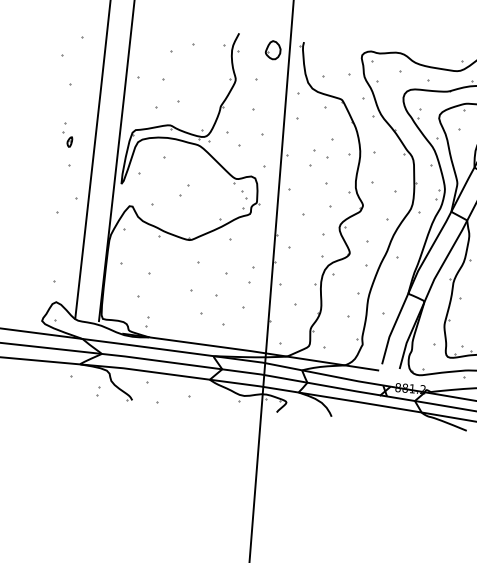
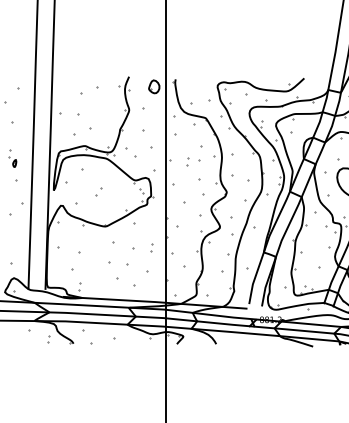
part: (311, 158) -> (187, 161), size x0.62
part: (251, 274) -> (151, 247), size x0.62

